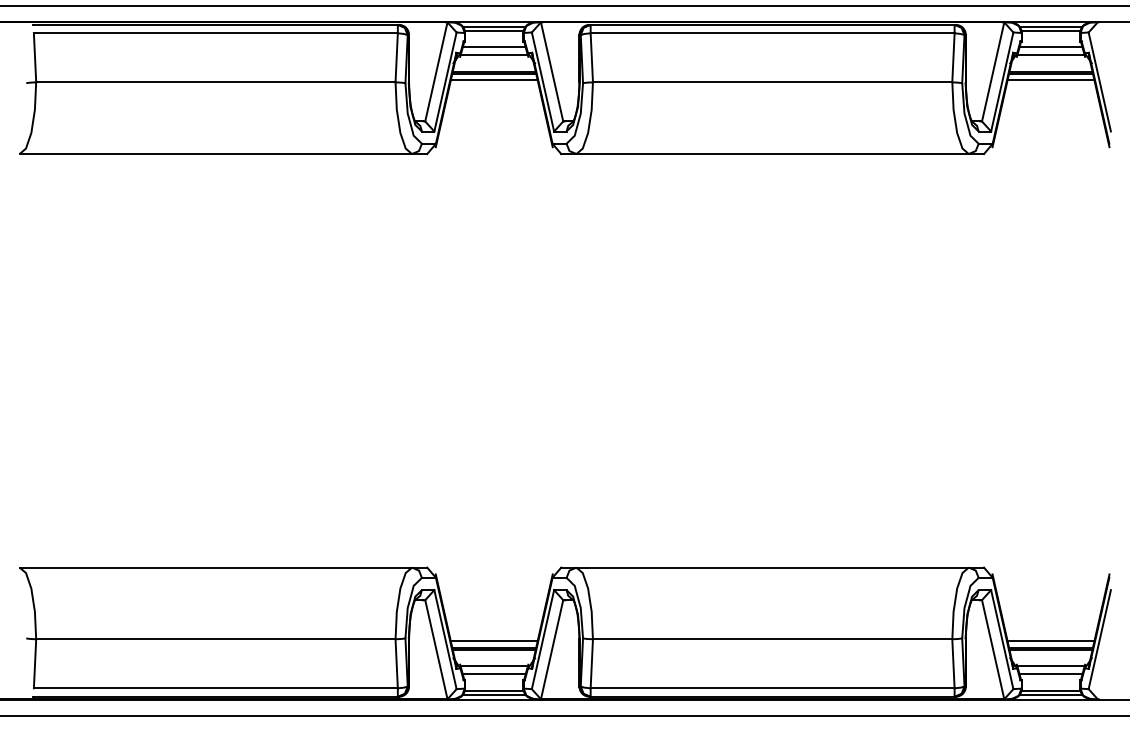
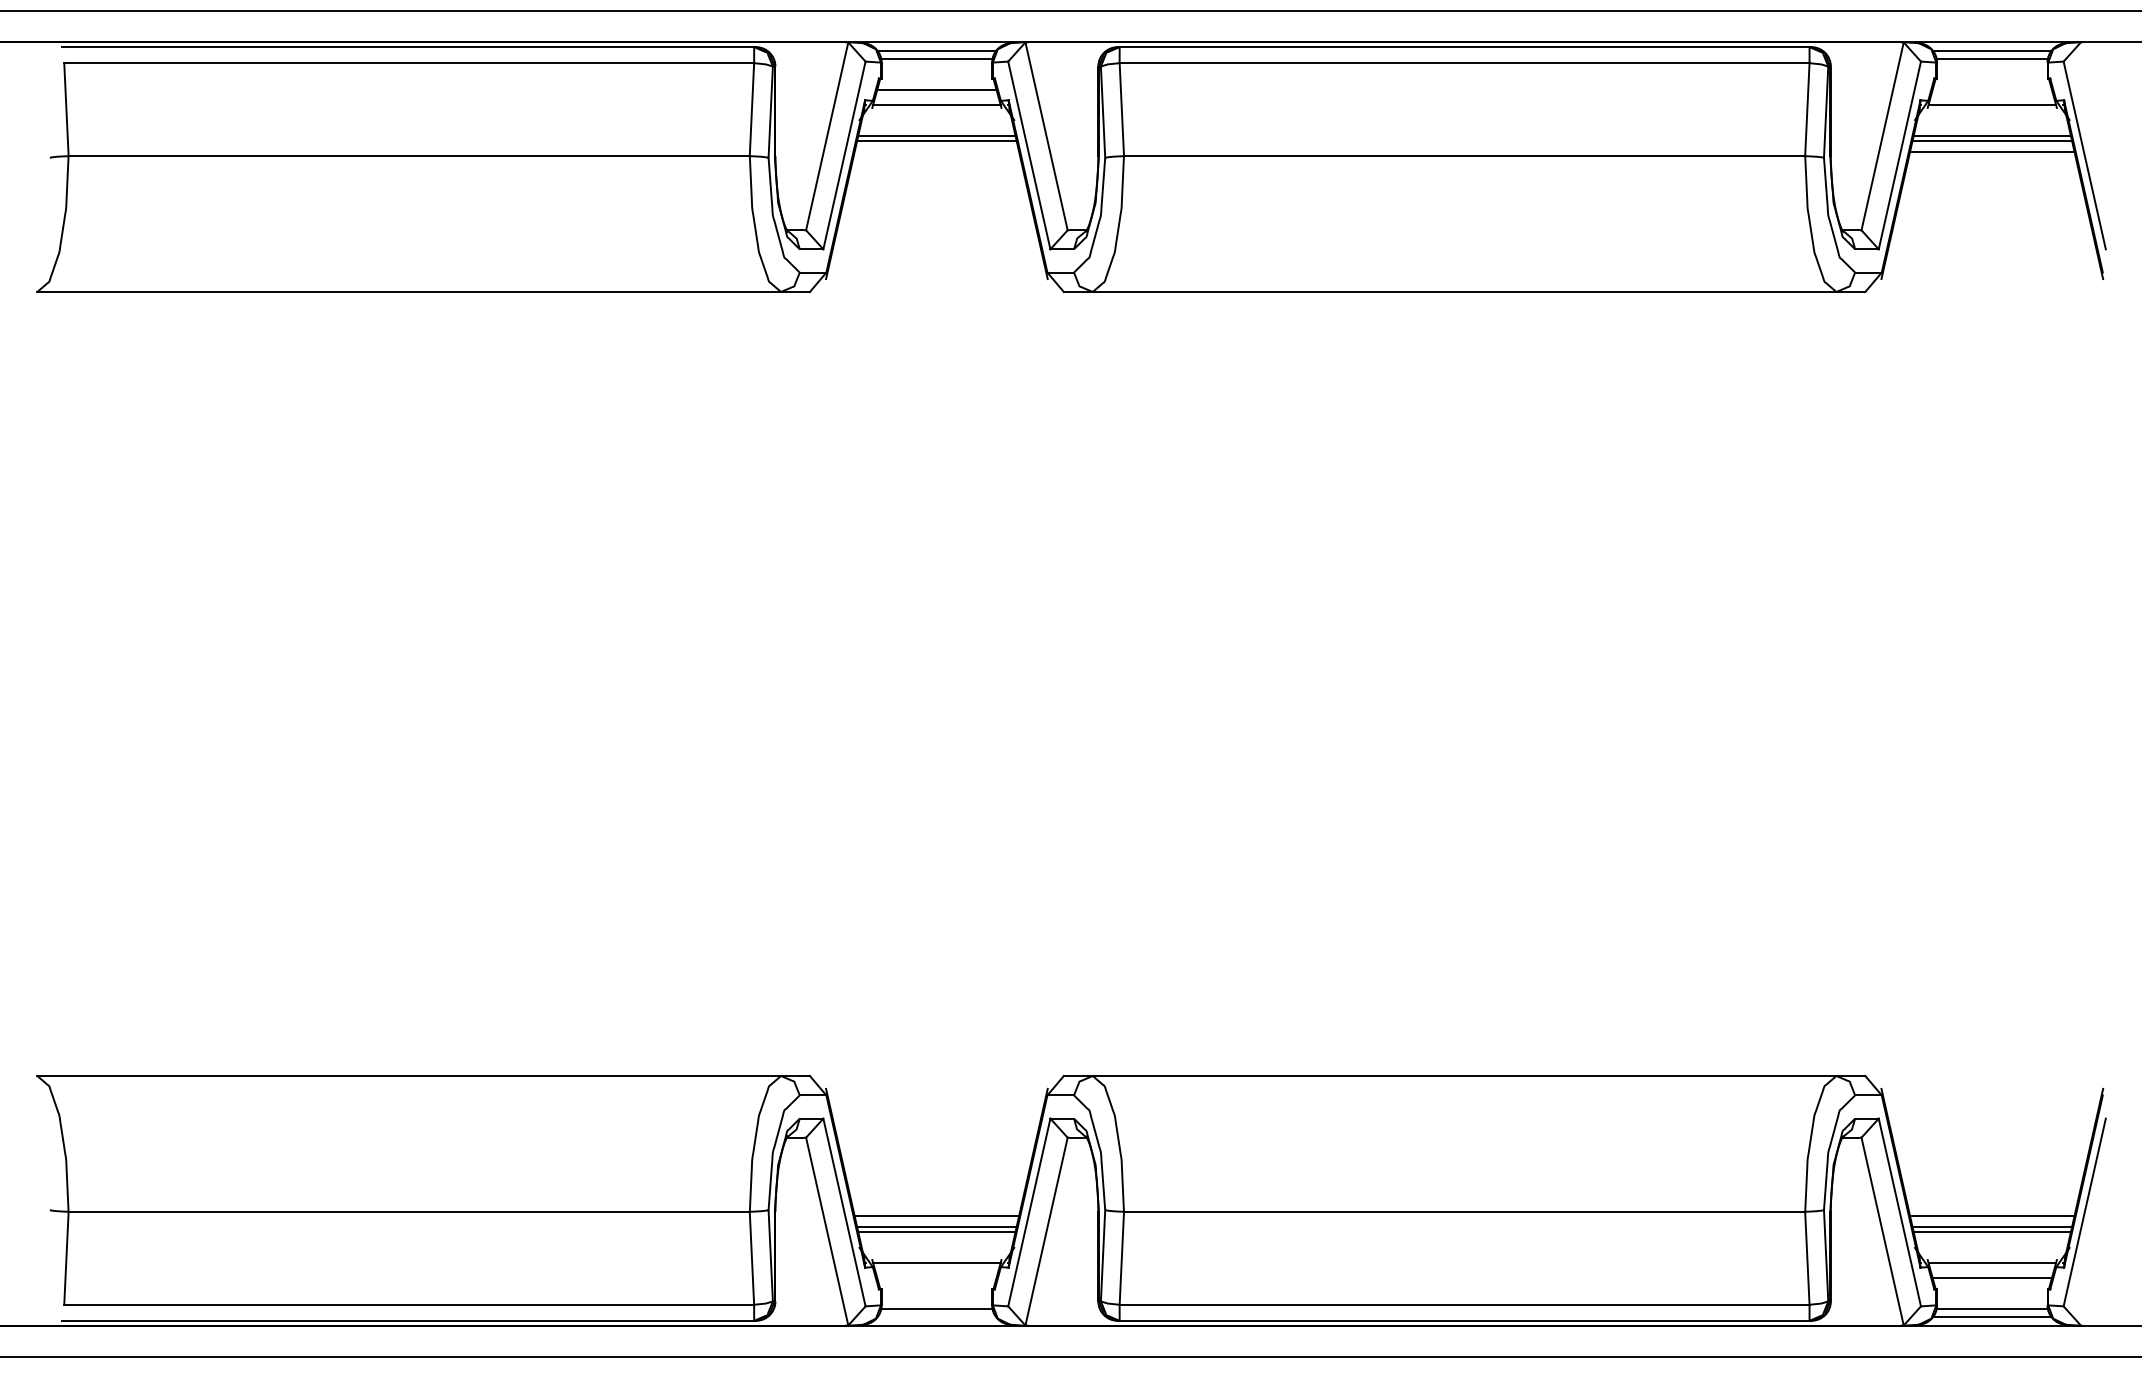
line: (1050, 47) -> (1991, 90), removed
line: (493, 80) -> (935, 152), removed
line: (493, 674) -> (935, 1278), removed
line: (494, 694) -> (937, 1316), removed

